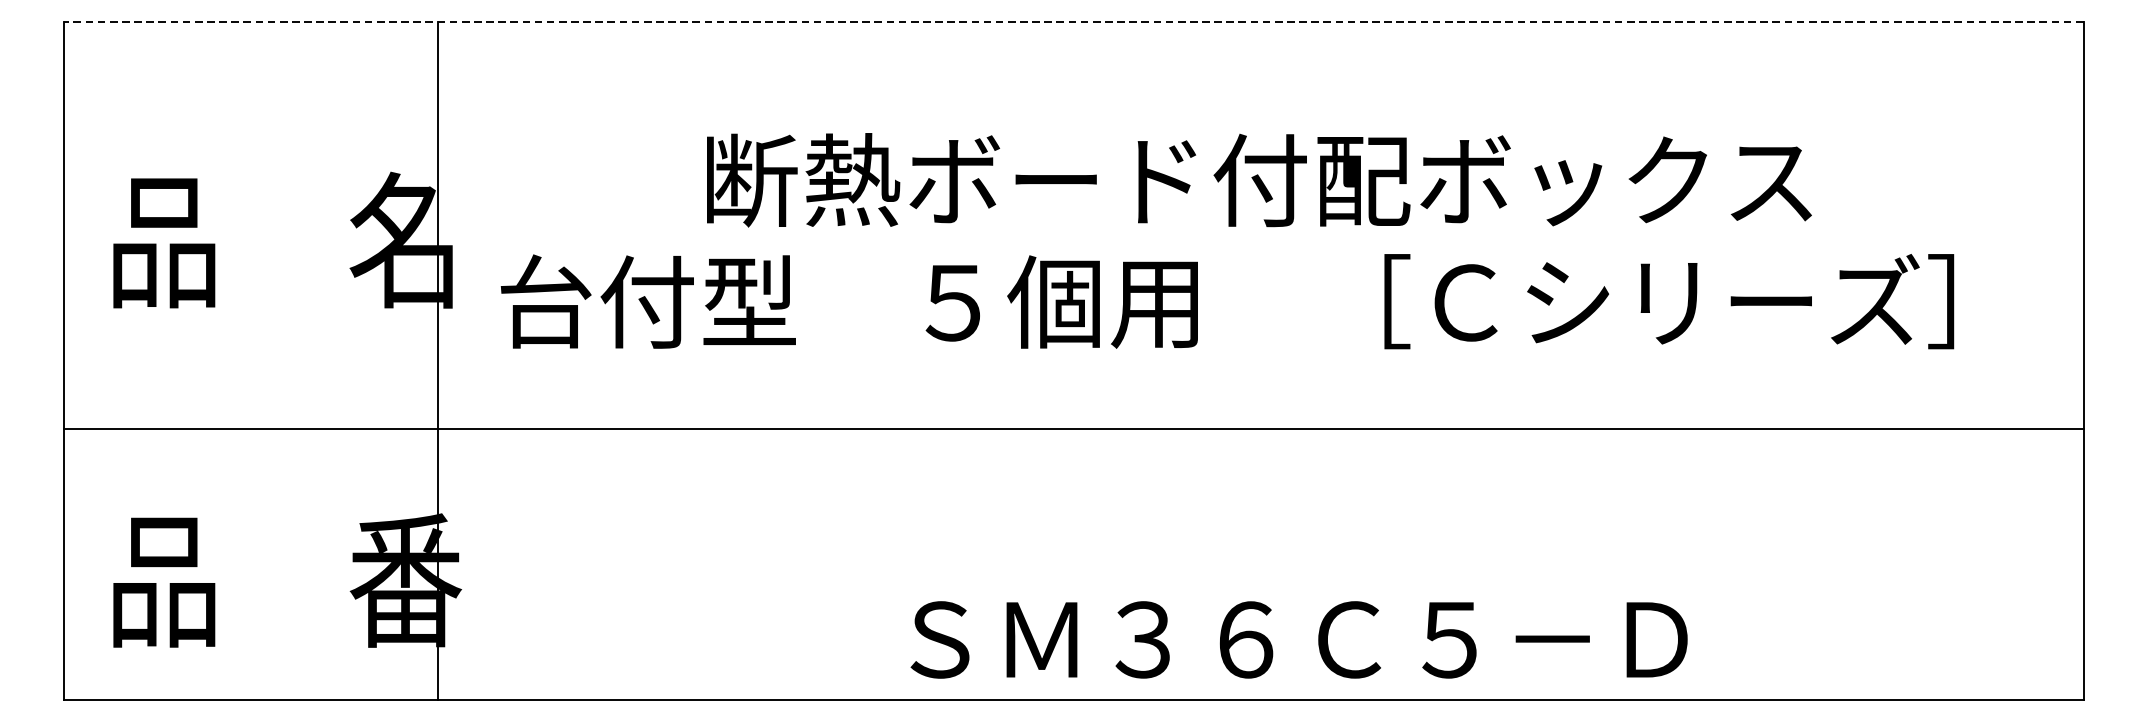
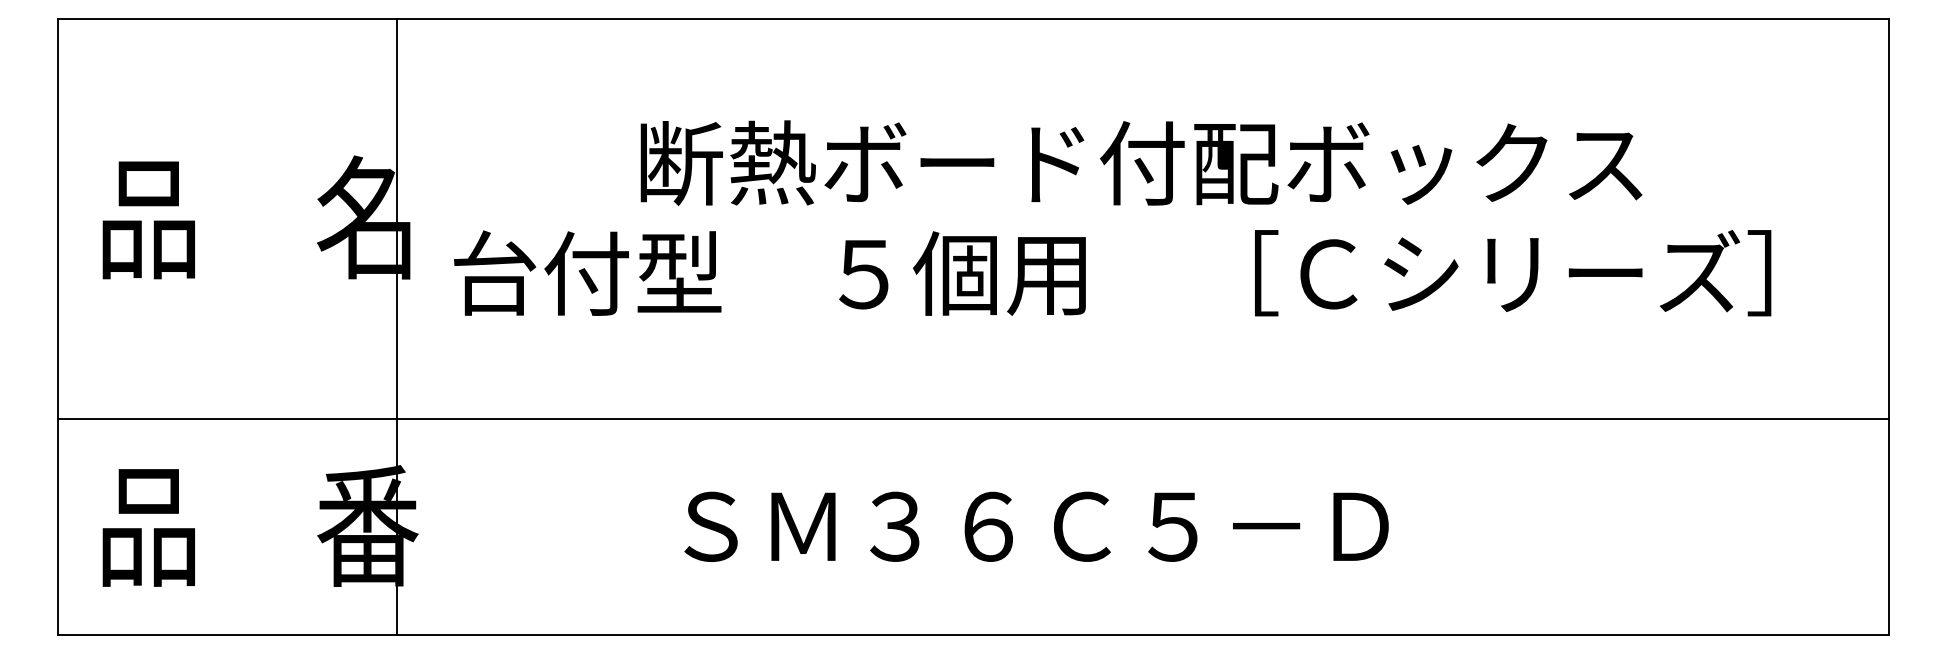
line: (1074, 21) -> (973, 19), dashed -> solid
line: (1074, 428) -> (973, 419), moved
text: (1299, 639) -> (1036, 526), moved

